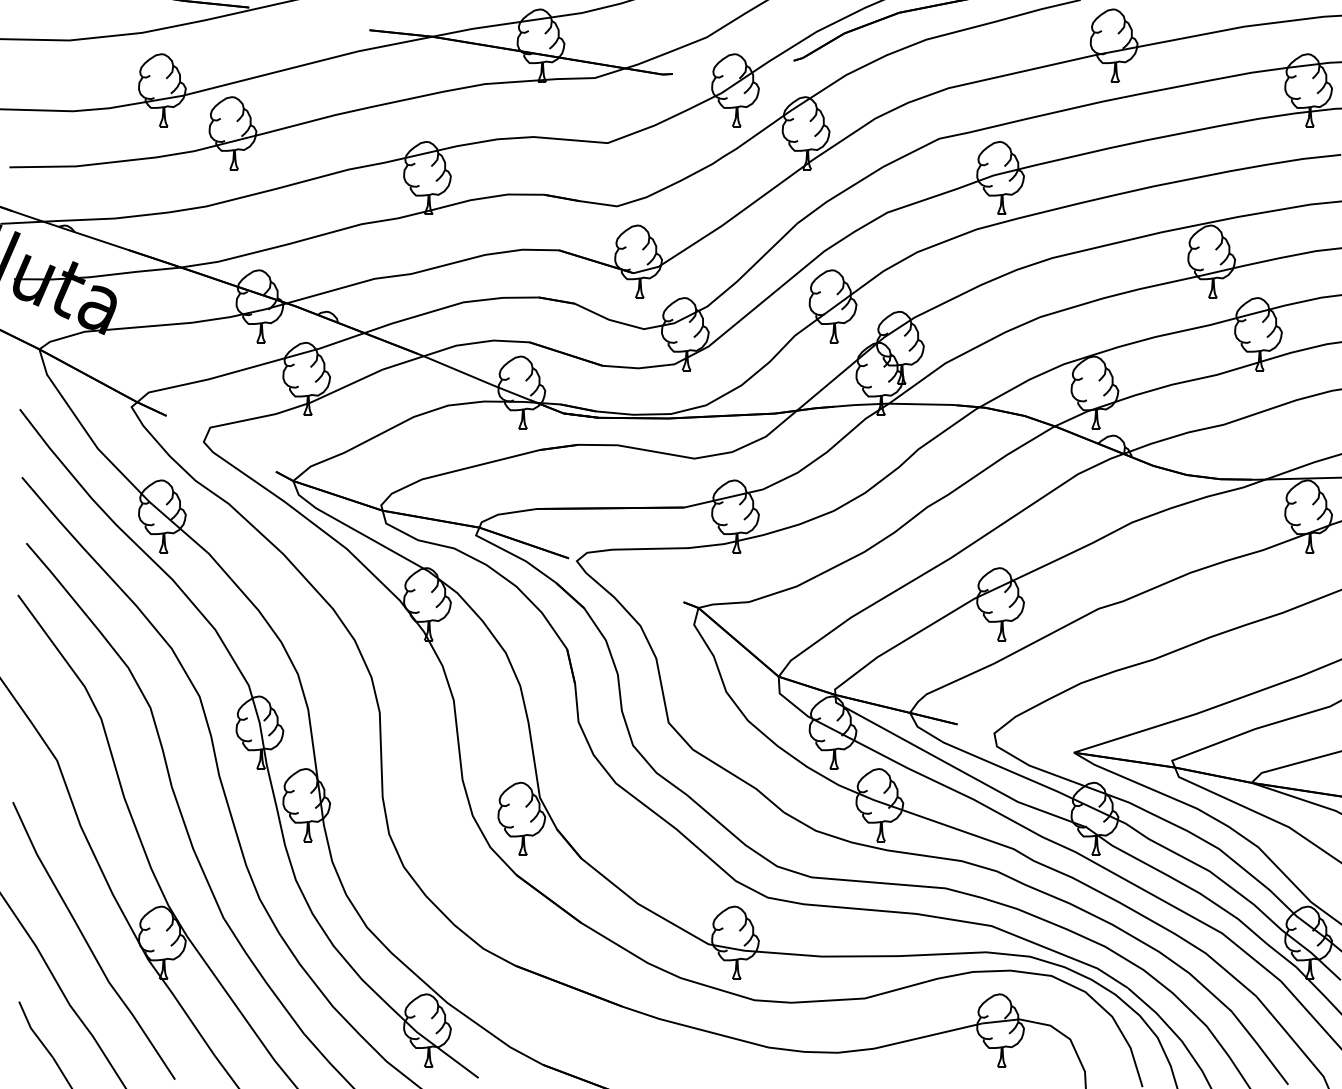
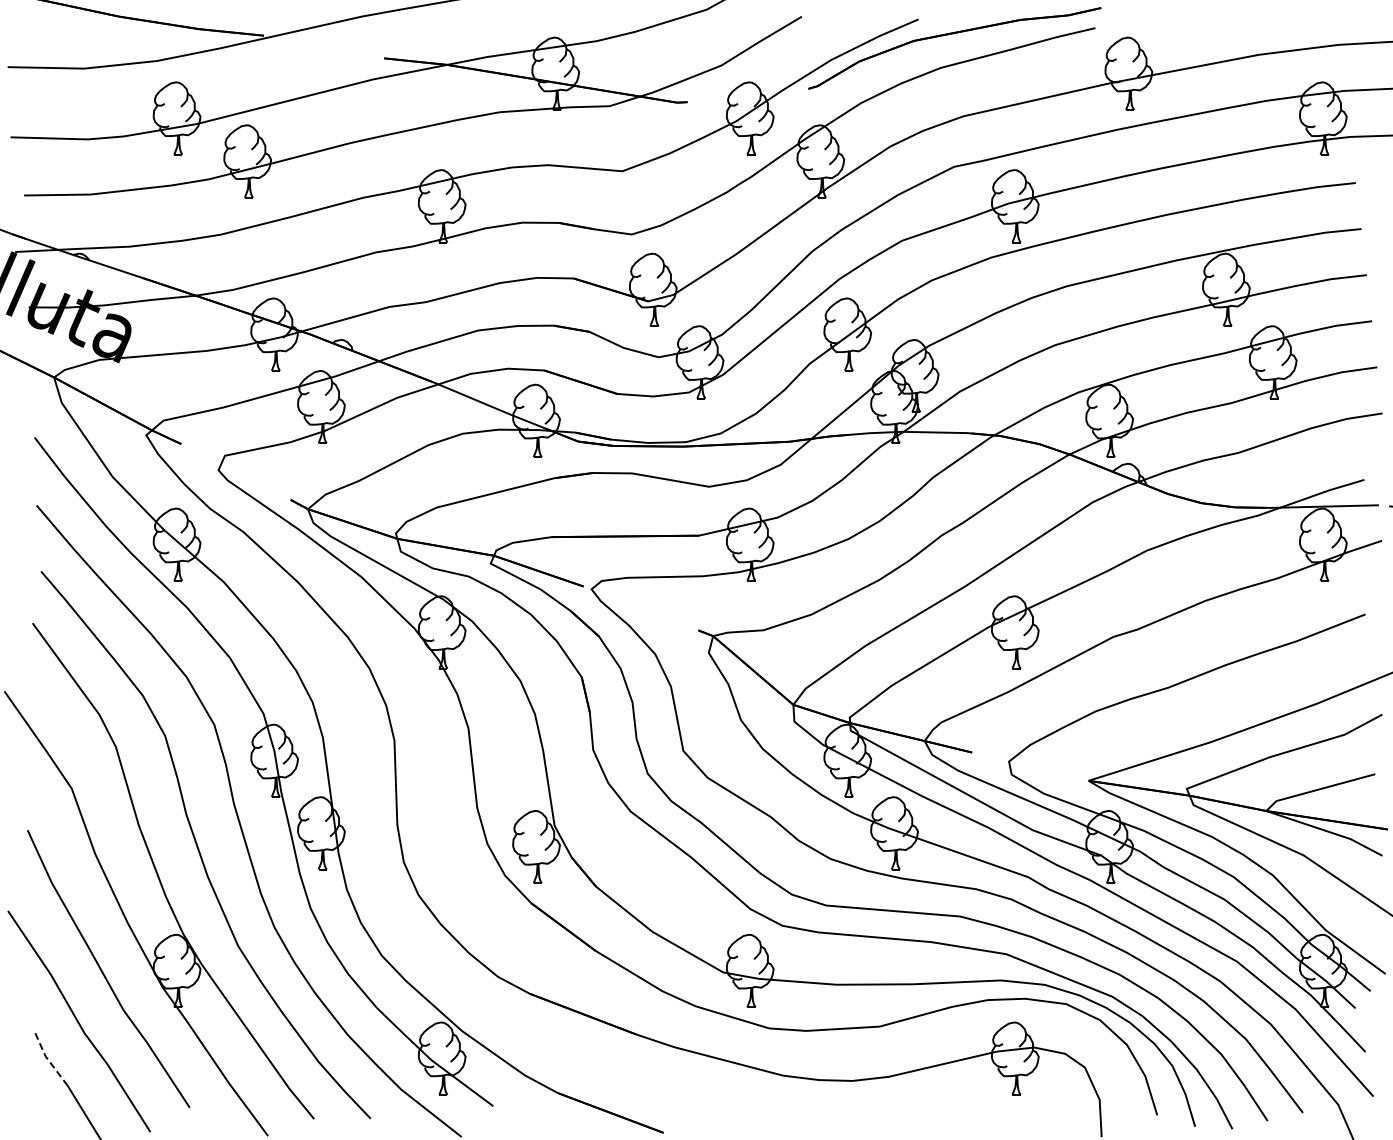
line: (32, 1030) -> (47, 1058), solid -> dashed

